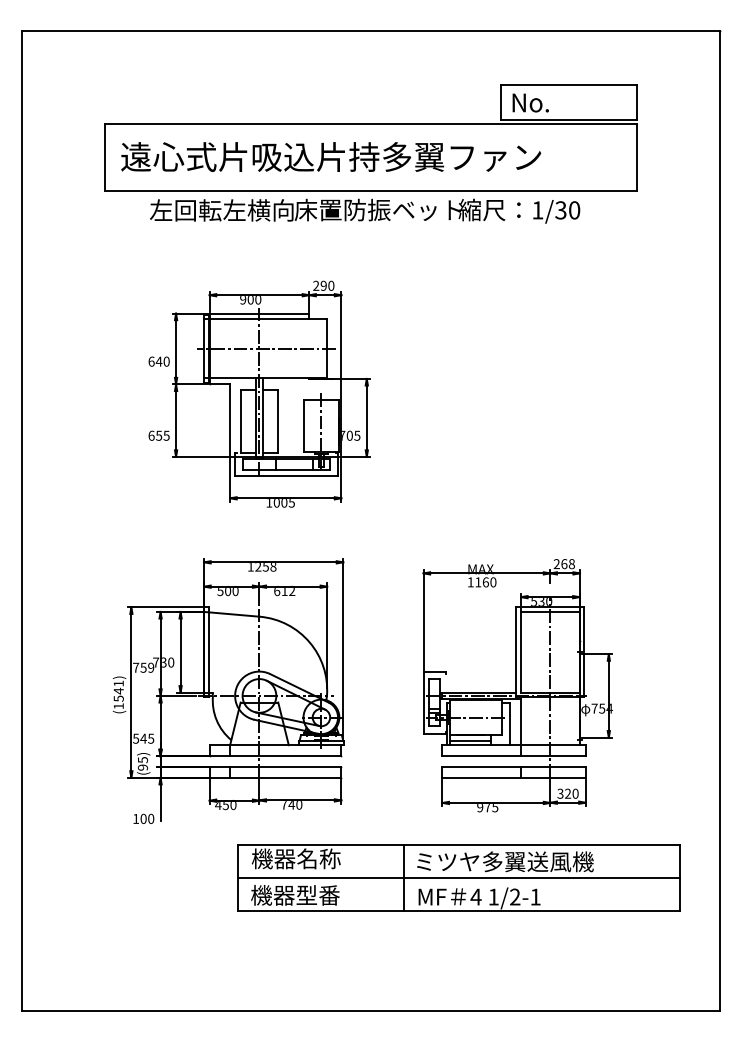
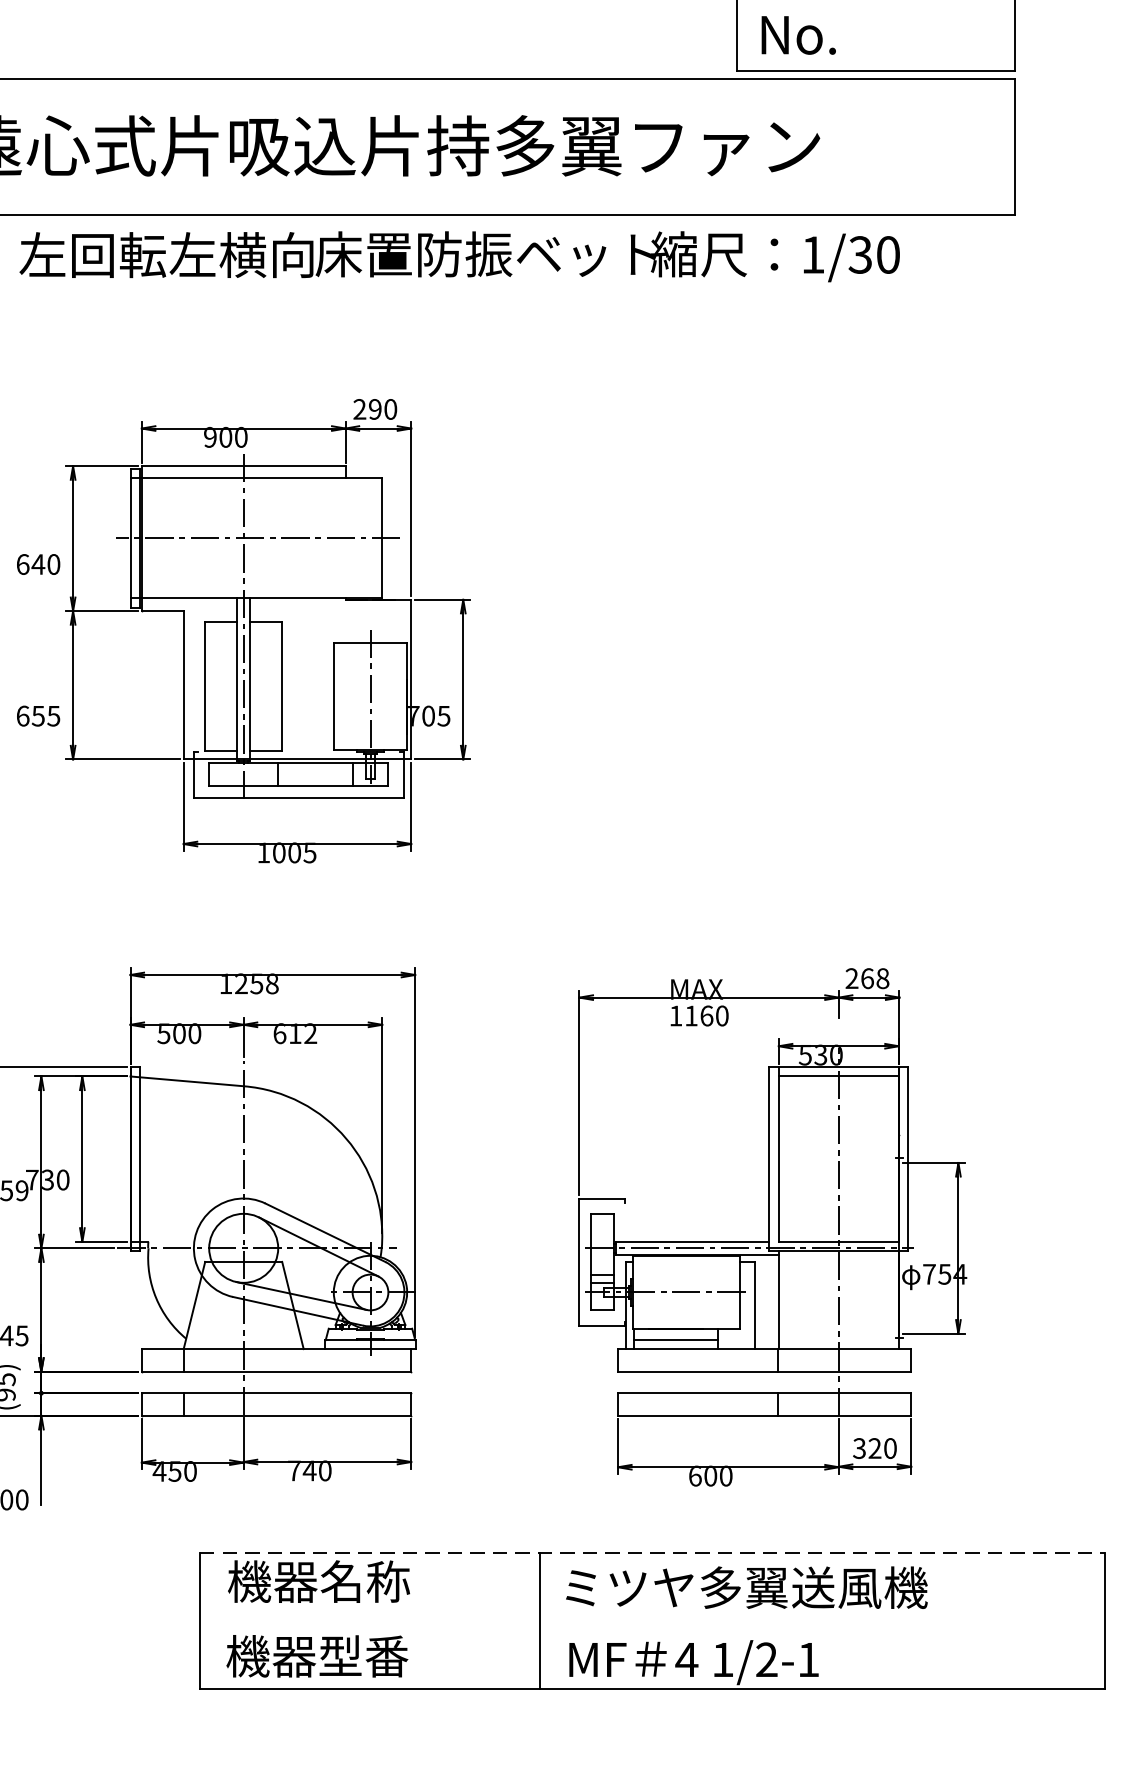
text: (487, 808) -> (710, 1478), 975 -> 600
line: (459, 844) -> (652, 1552), solid -> dashed
line: (459, 877) -> (652, 1619), removed

